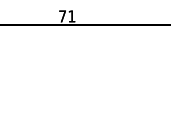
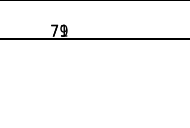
text: (71, 16) -> (63, 30), 71 -> 79

